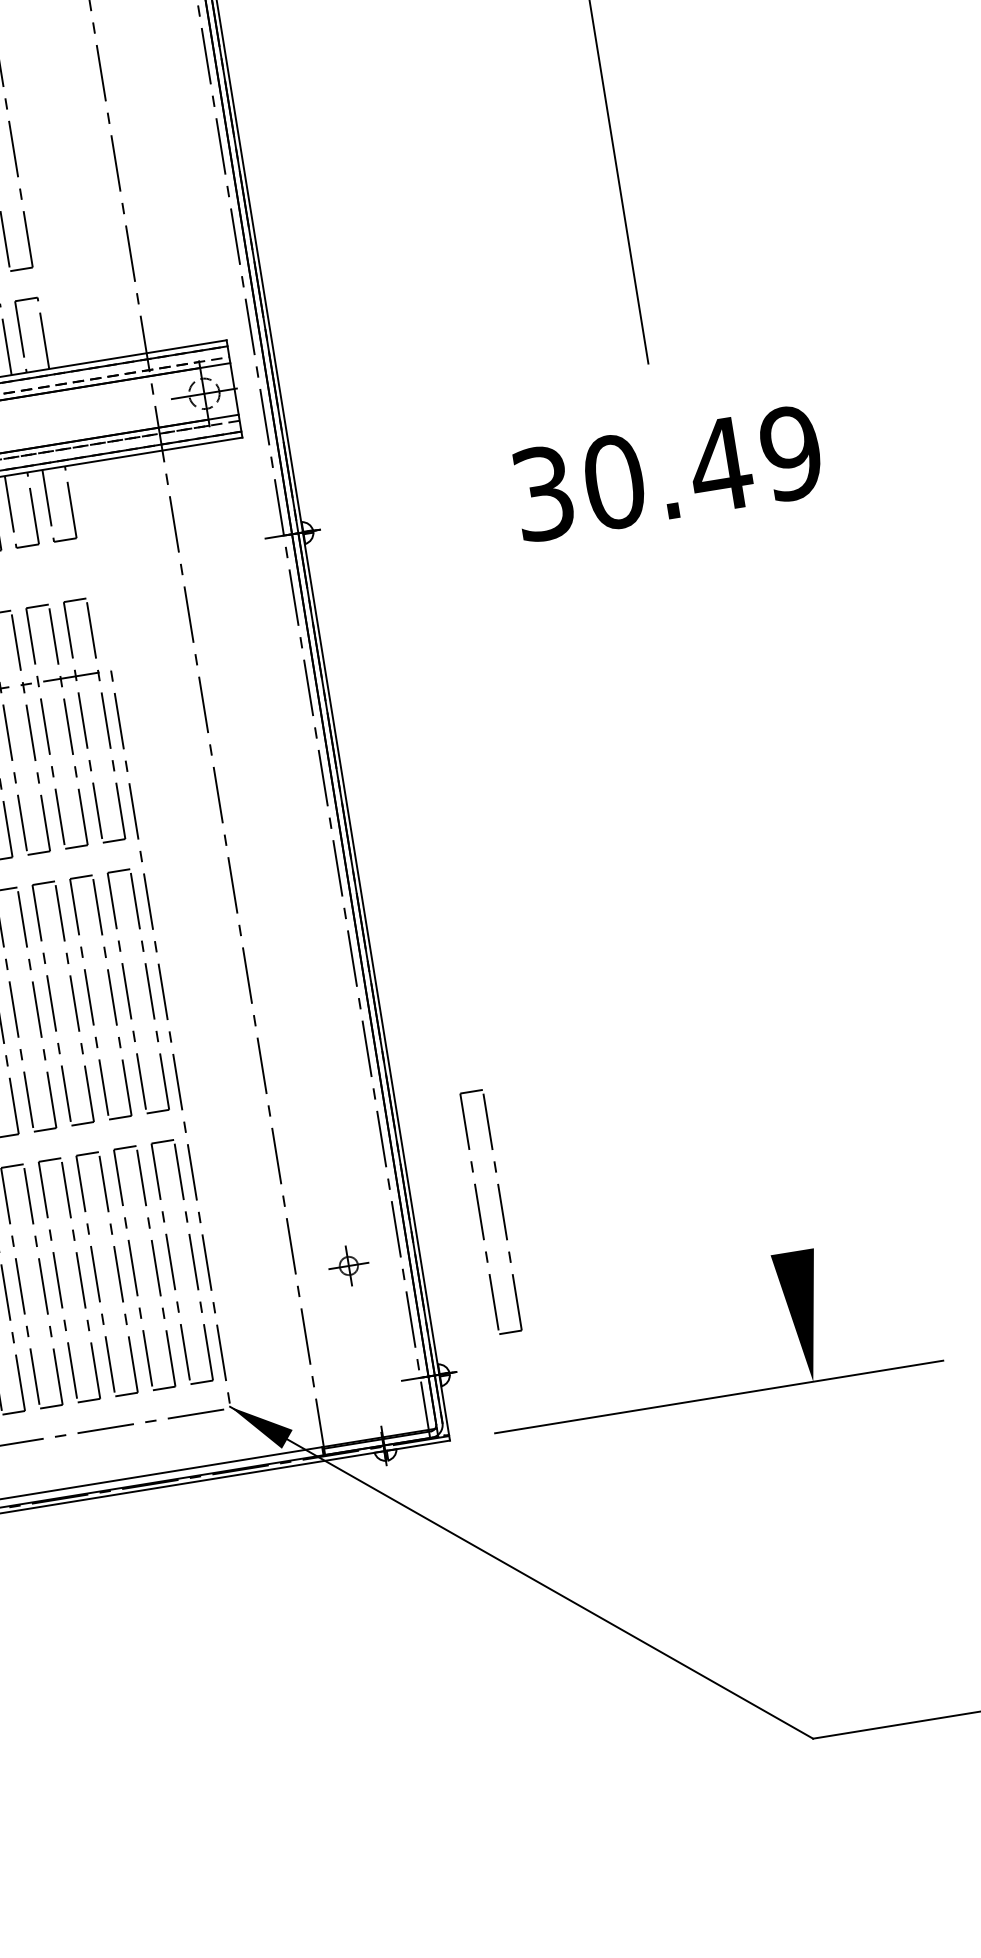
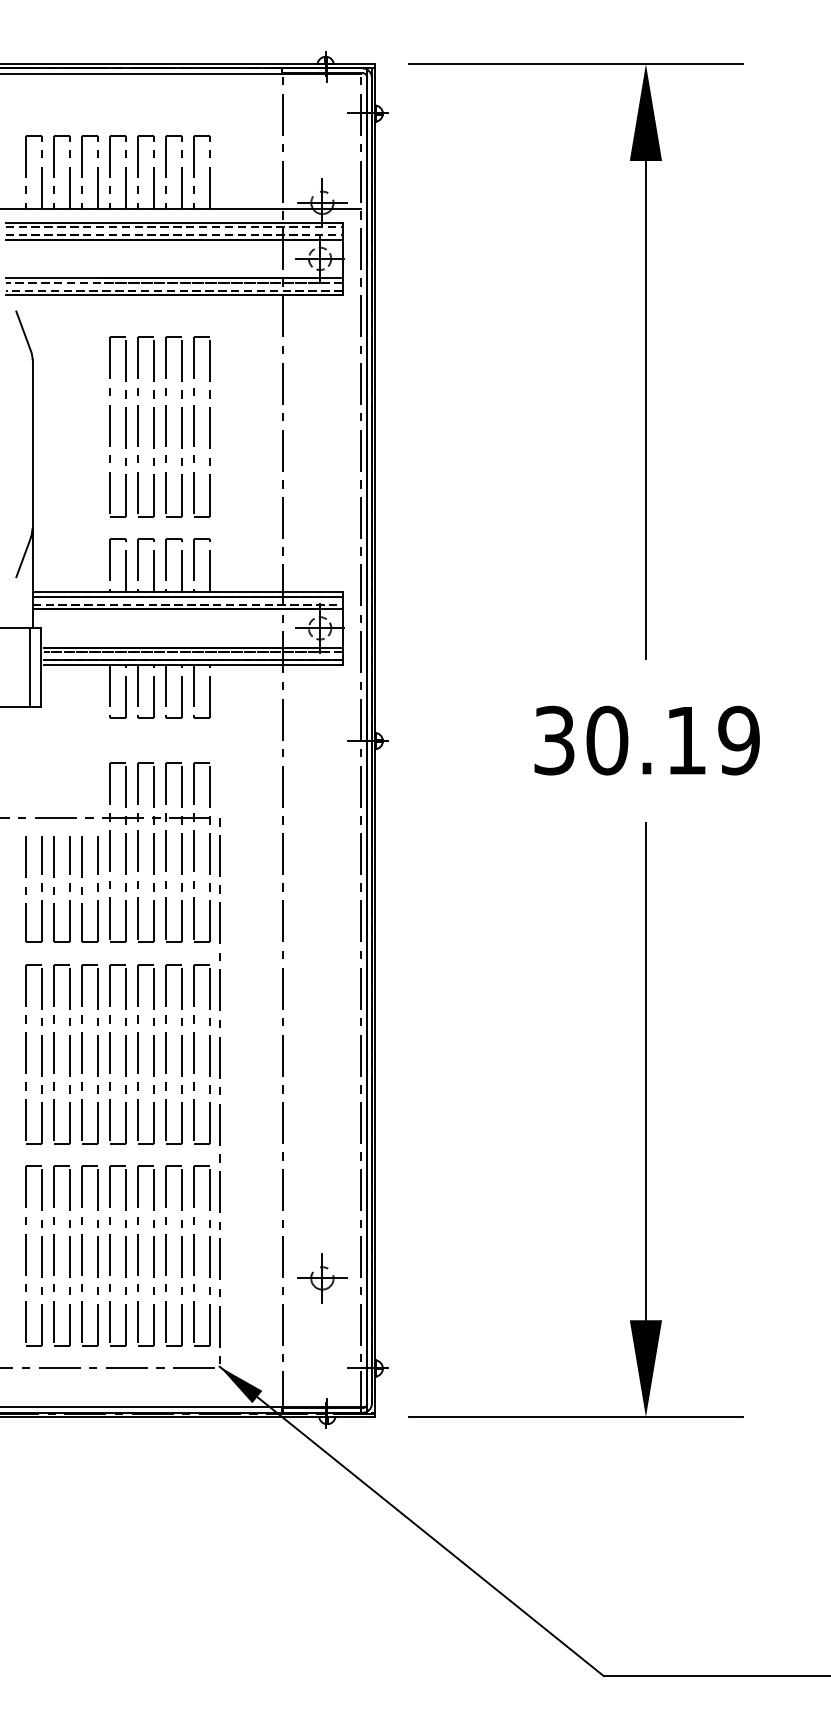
text: (720, 464) -> (686, 740), 30.49 -> 30.19
line: (737, 917) -> (645, 1071), added
part: (480, 1212) -> (424, 1255), removed
part: (348, 1266) -> (322, 1278), size x1.67

